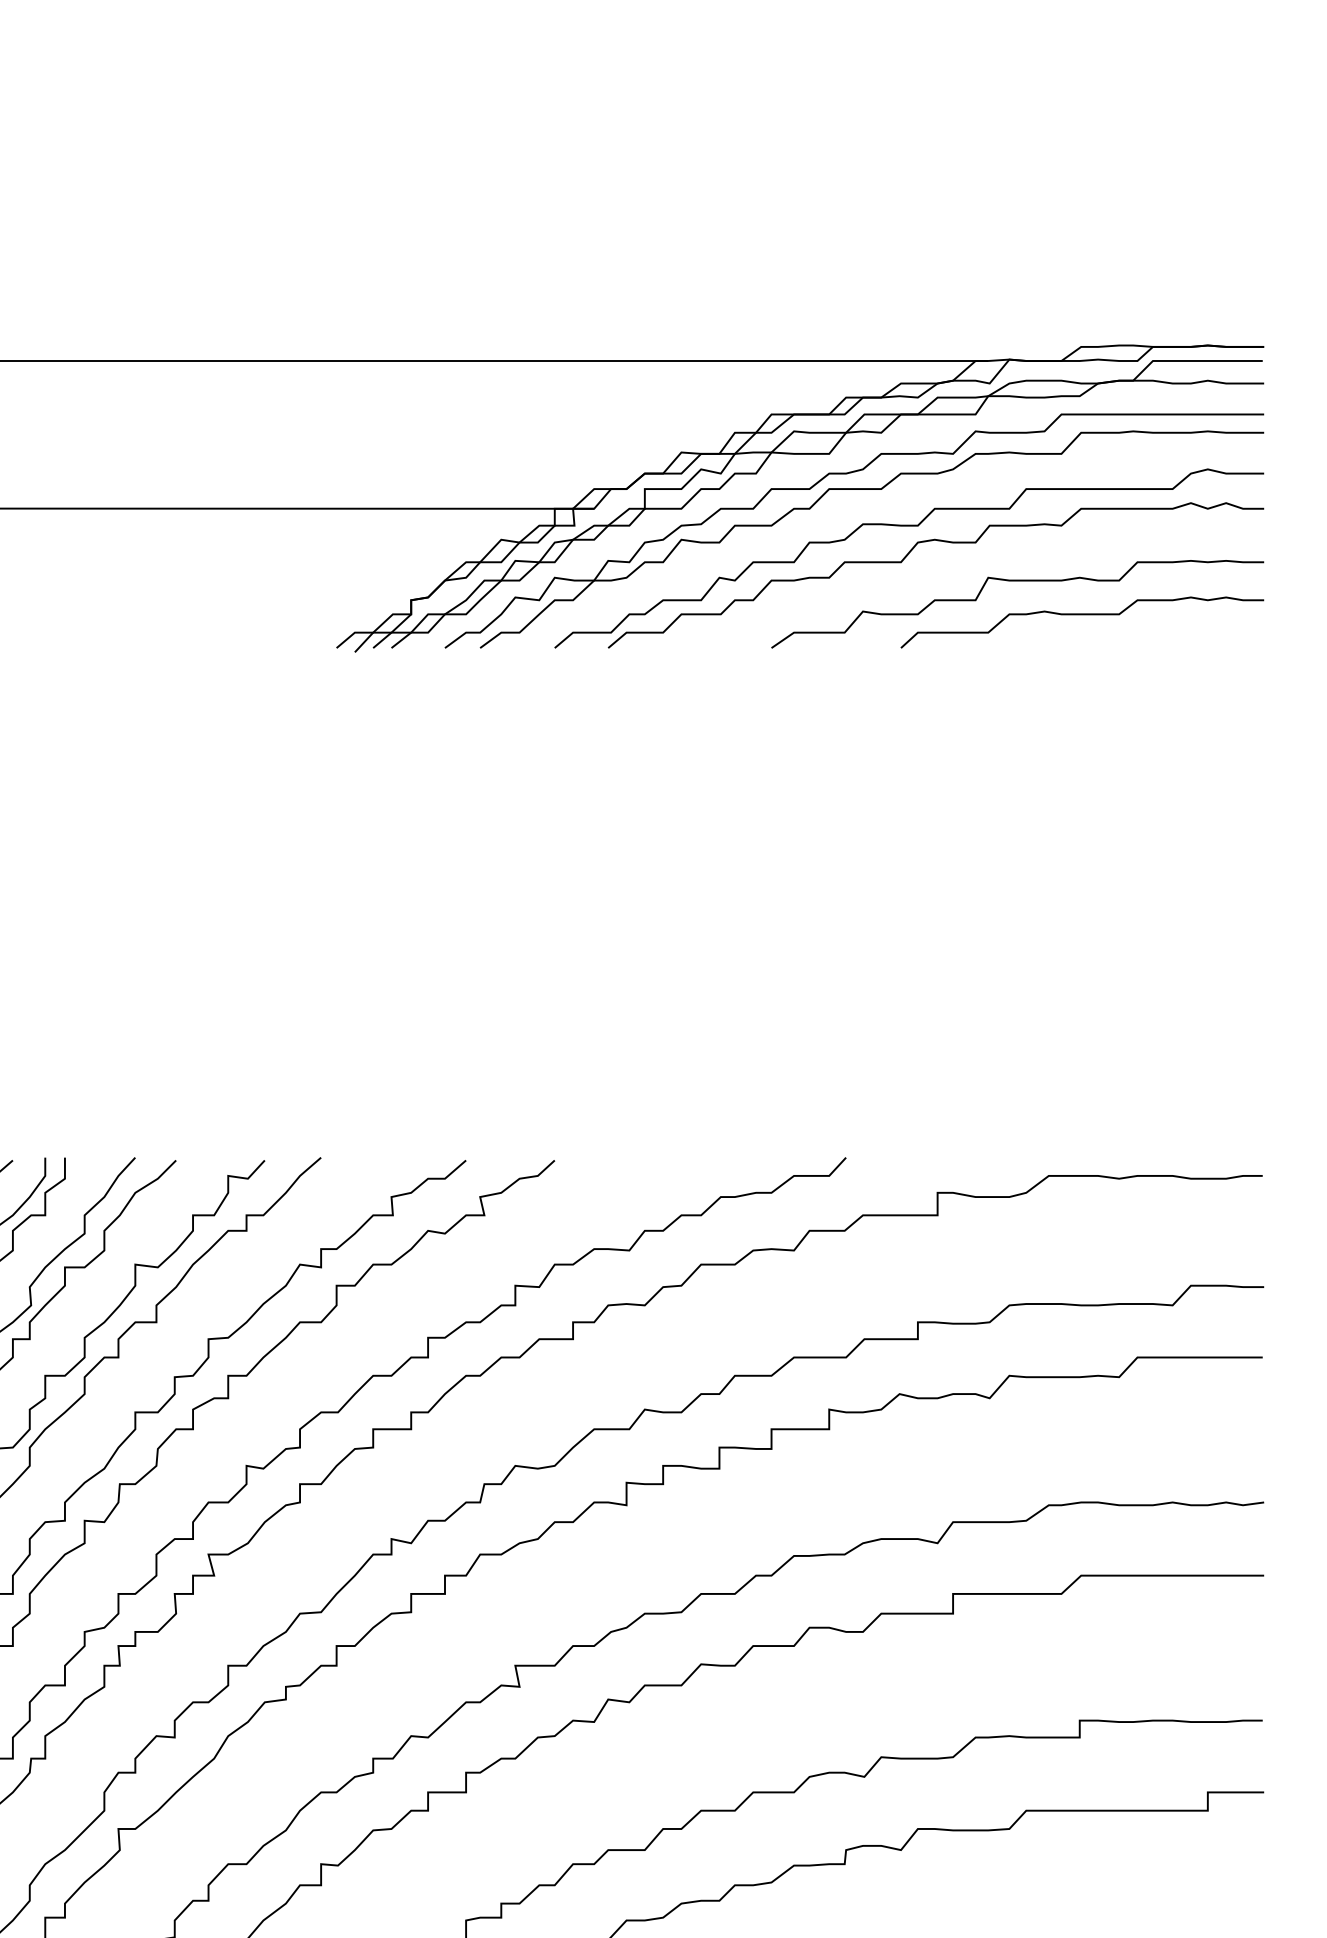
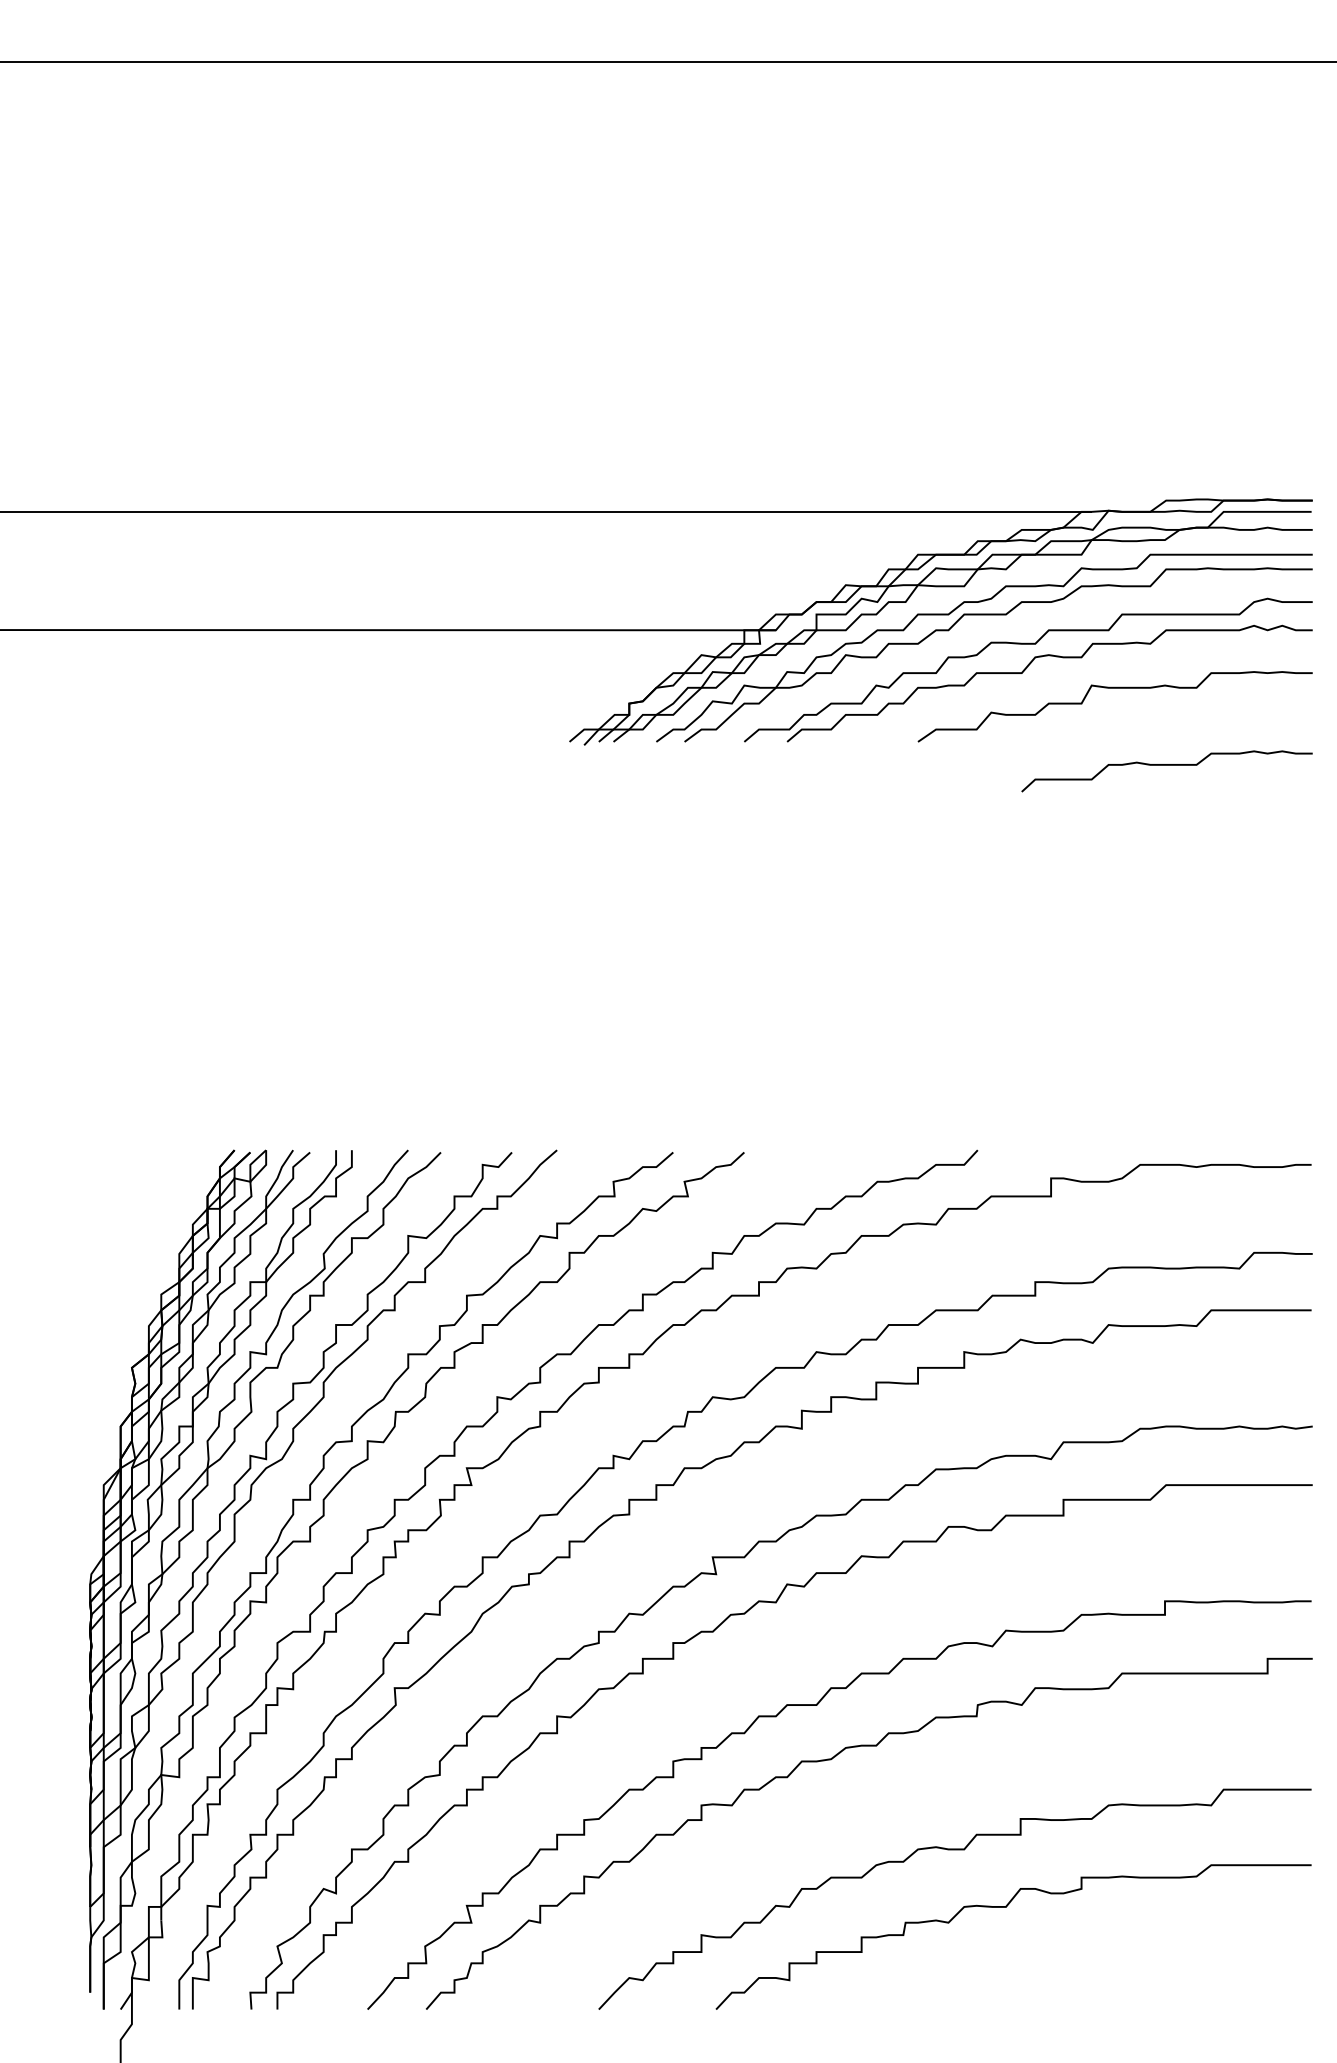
curve: (1081, 615) -> (1166, 765), moved

